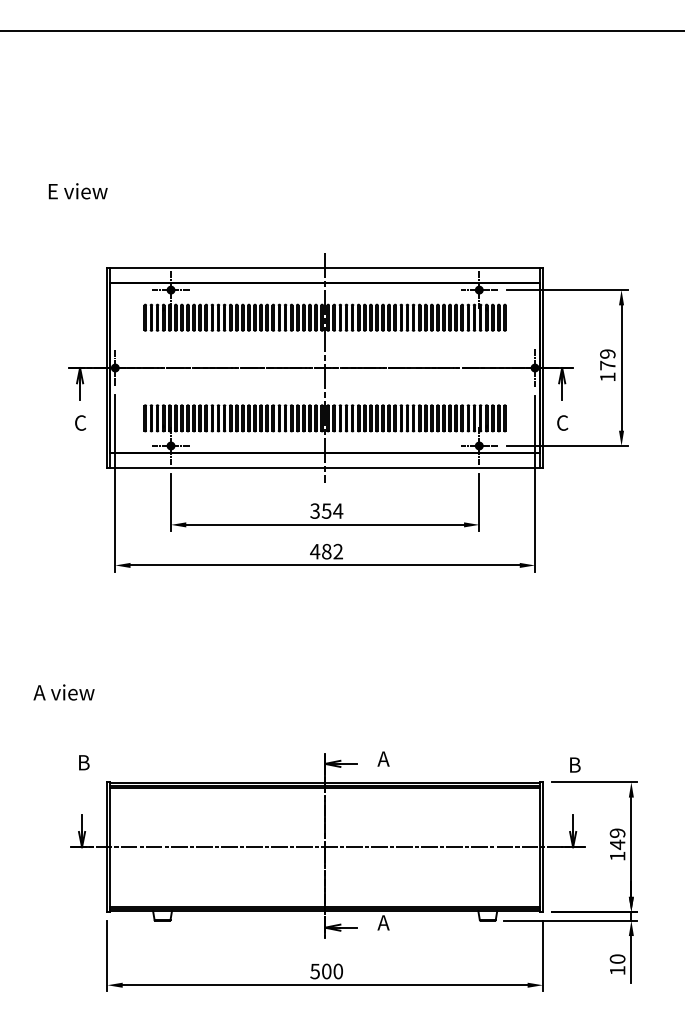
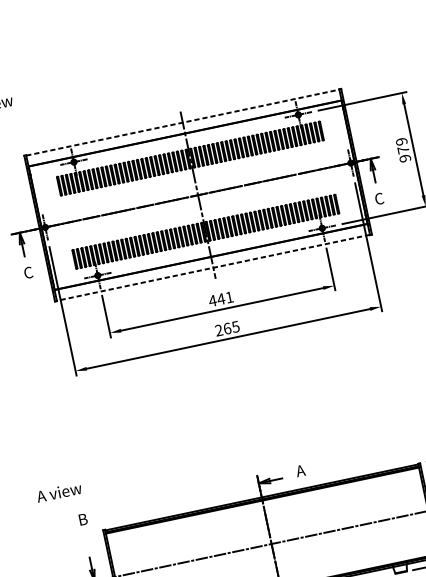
line: (325, 268) -> (183, 122), solid -> dashed
text: (607, 376) -> (404, 158), 179 -> 979
line: (324, 467) -> (212, 267), solid -> dashed
text: (326, 510) -> (220, 298), 354 -> 441
text: (326, 551) -> (227, 328), 482 -> 265
text: (63, 692) -> (58, 492), moved

